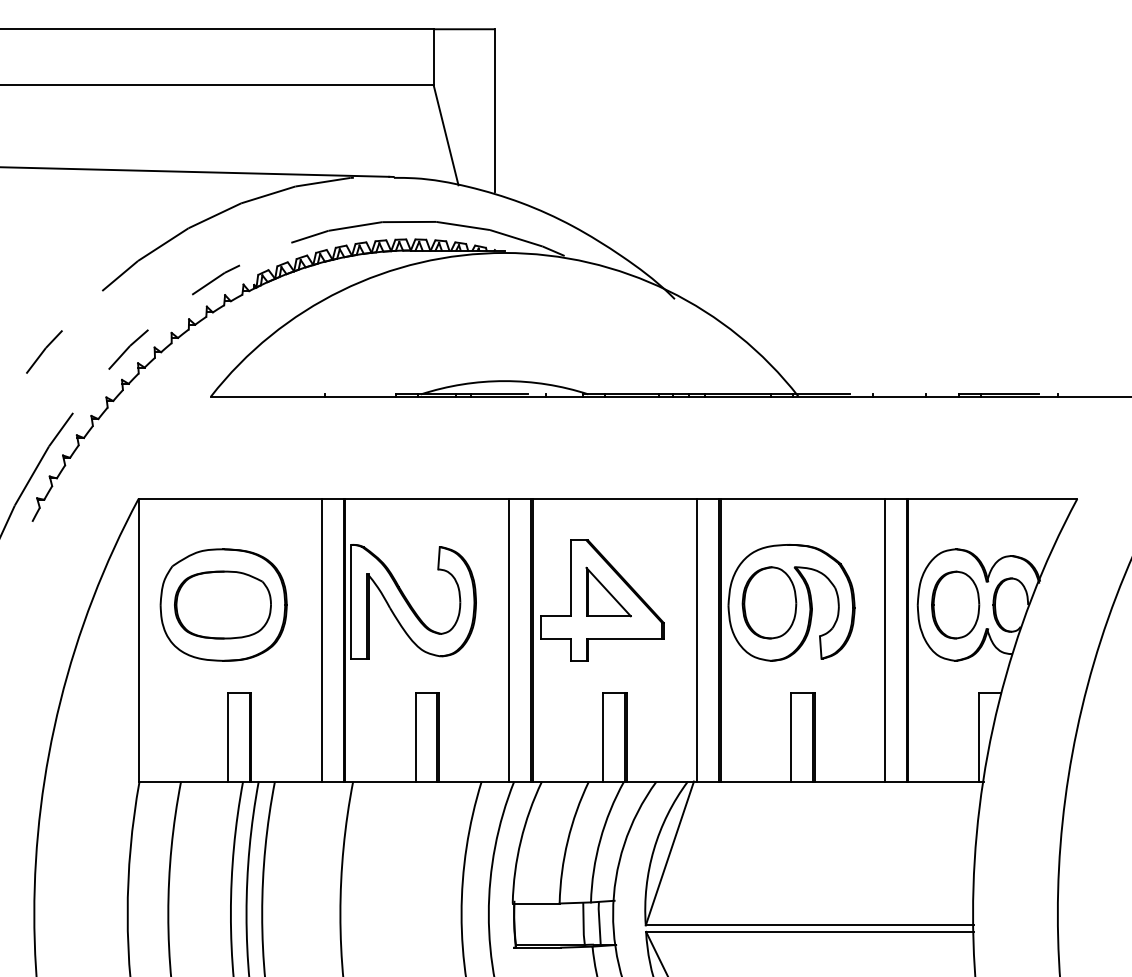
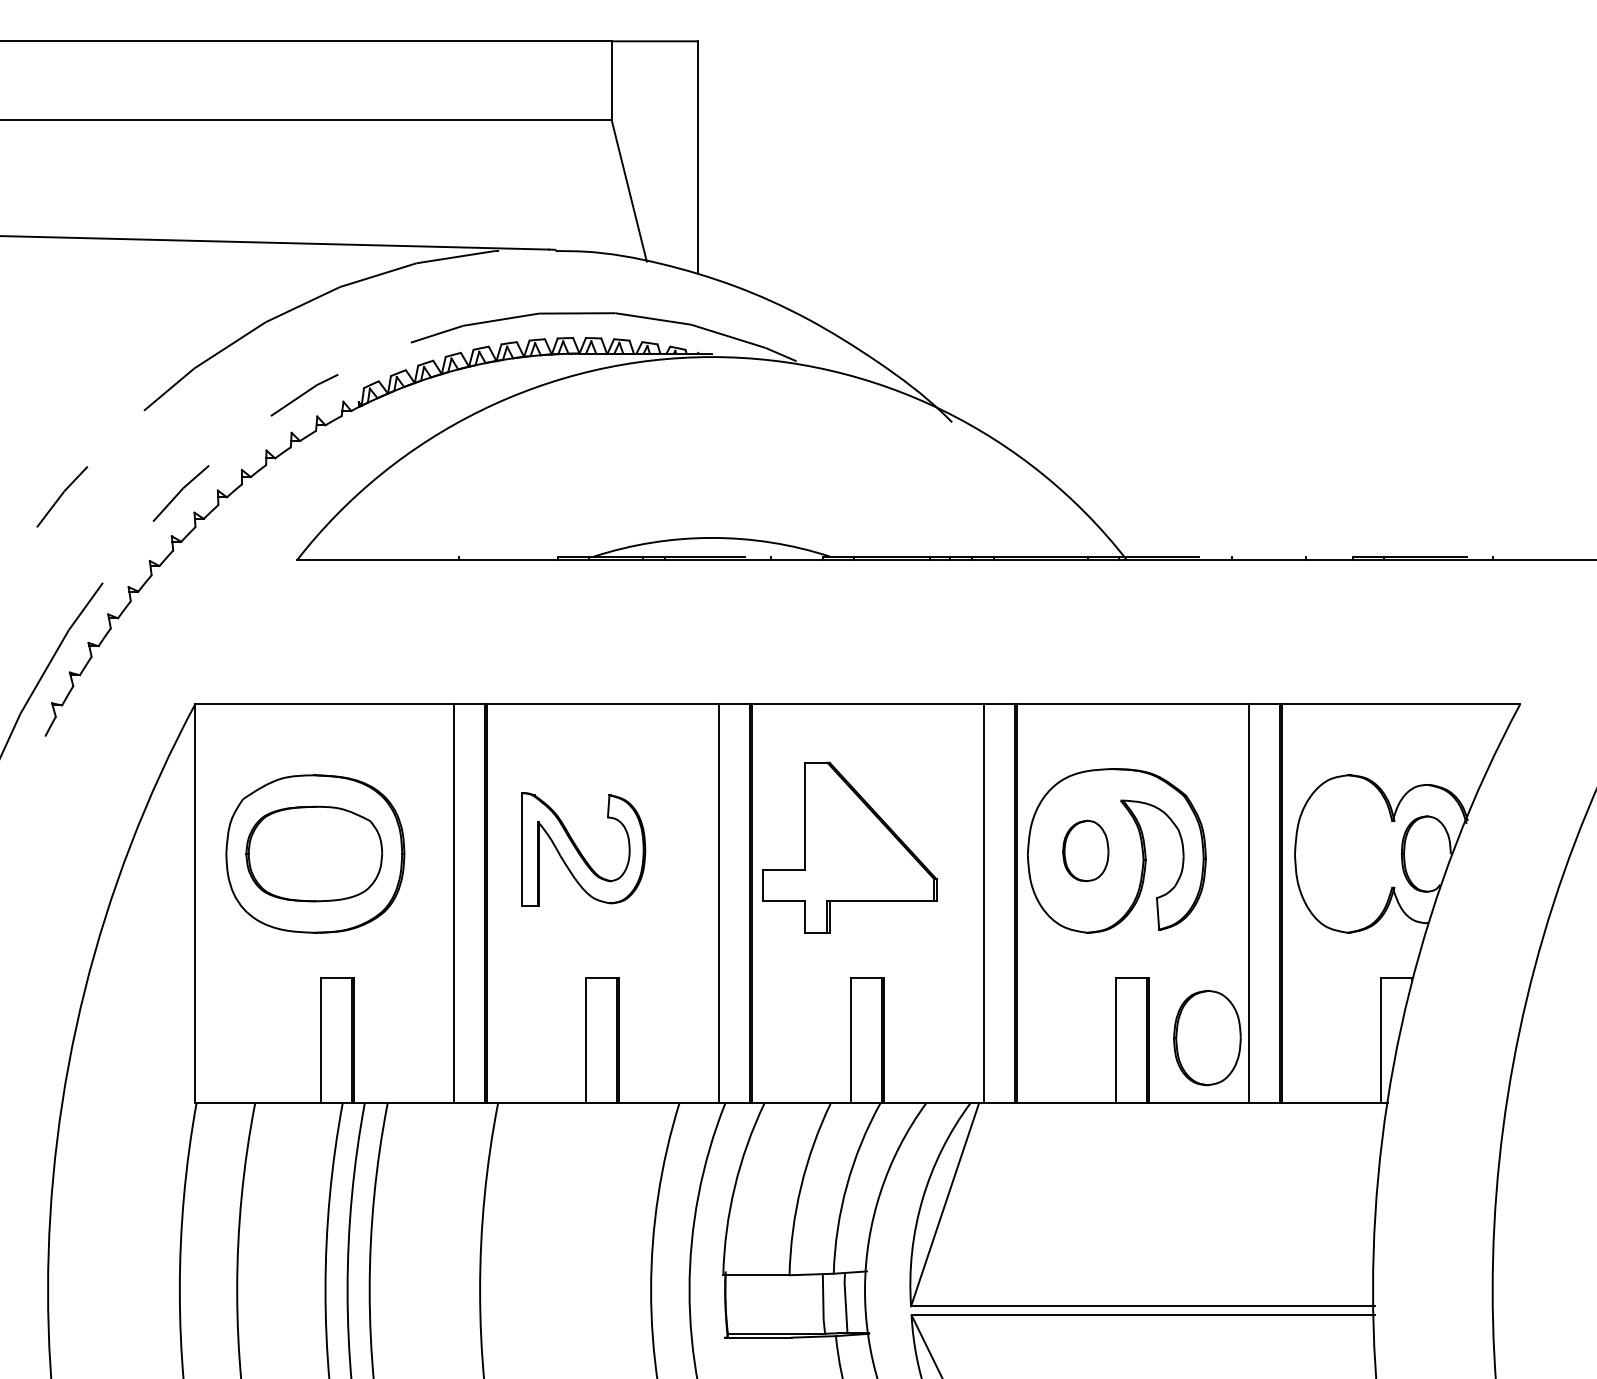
part: (608, 591) -> (858, 835), removed
part: (413, 601) -> (583, 849), size x0.7
part: (769, 602) -> (1085, 850), size x0.6
part: (955, 605) -> (1207, 1038), moved

